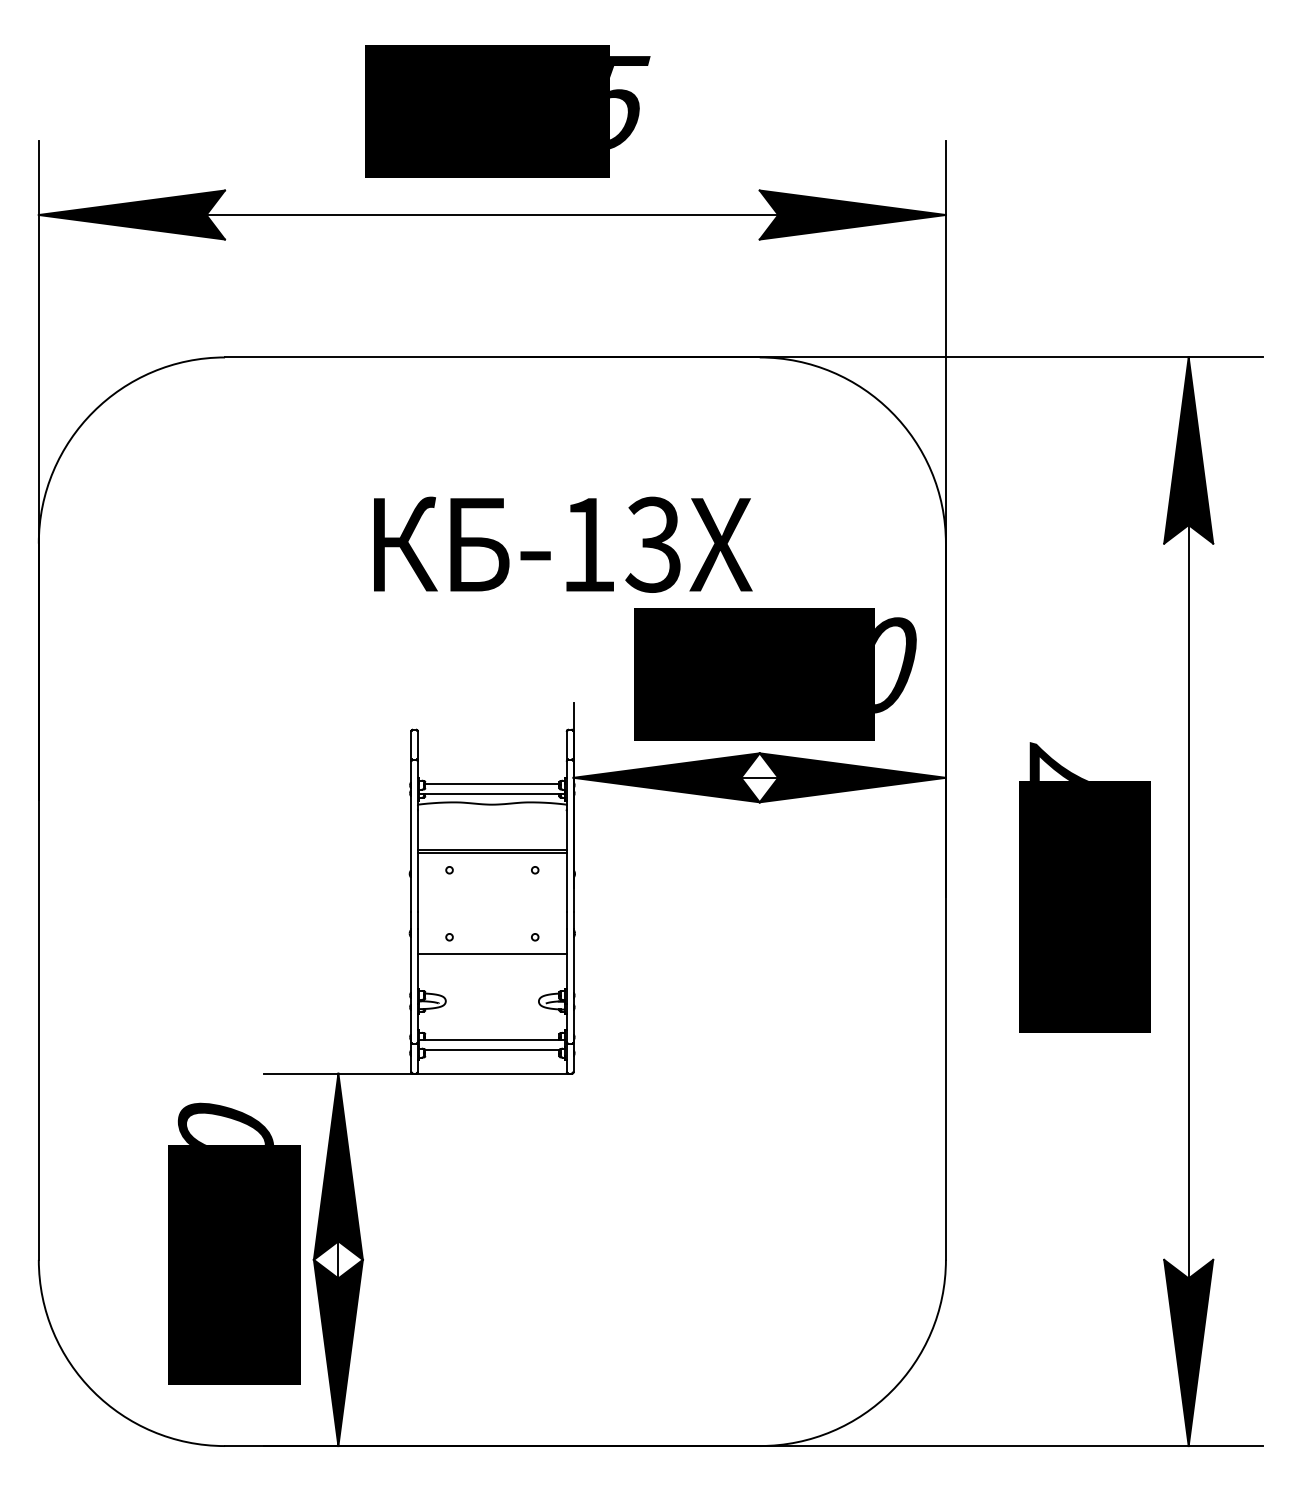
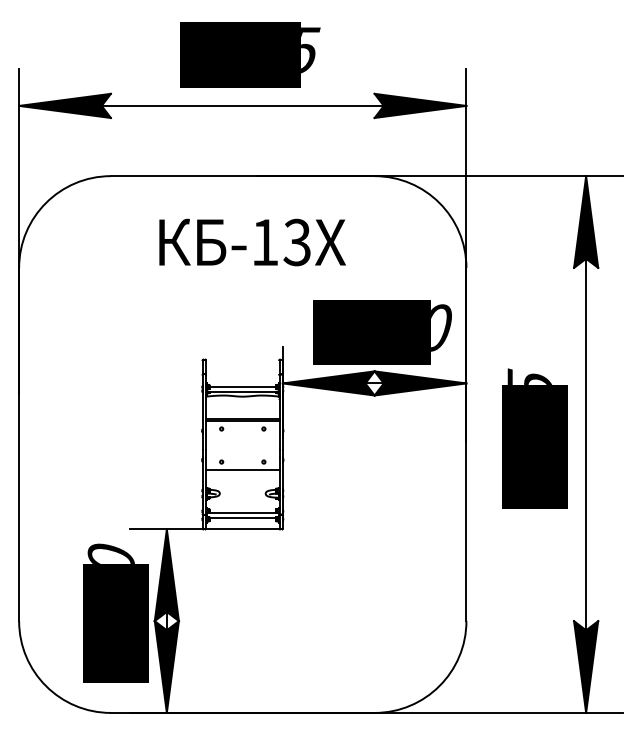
text: (562, 544) -> (252, 242), moved
text: (1073, 761) -> (529, 375), 2427 -> 2925

